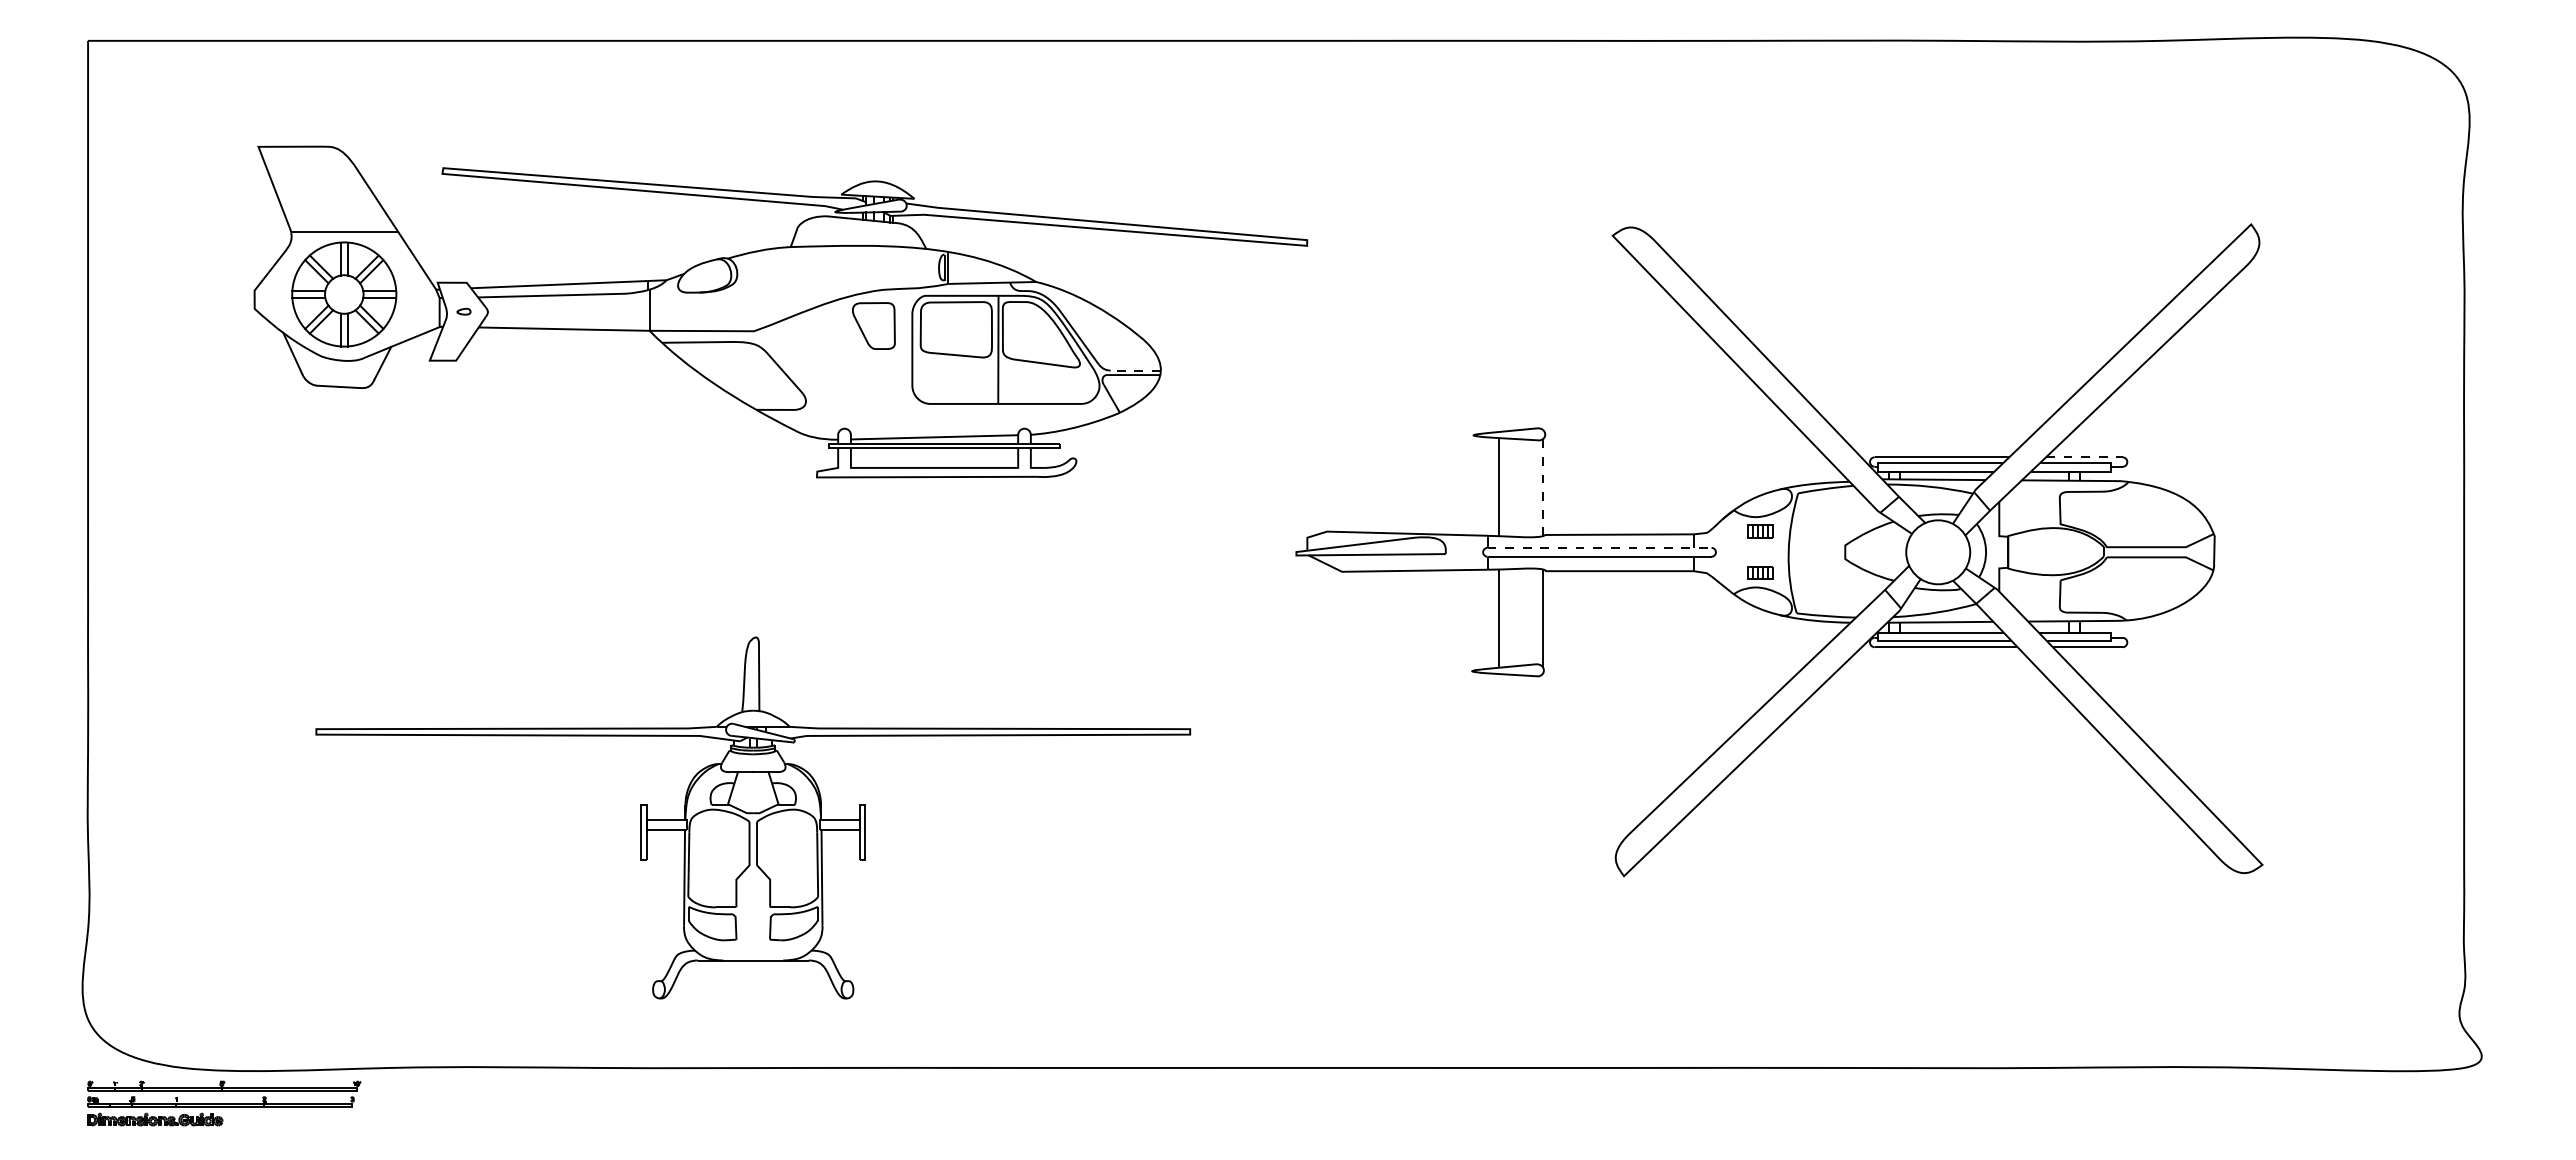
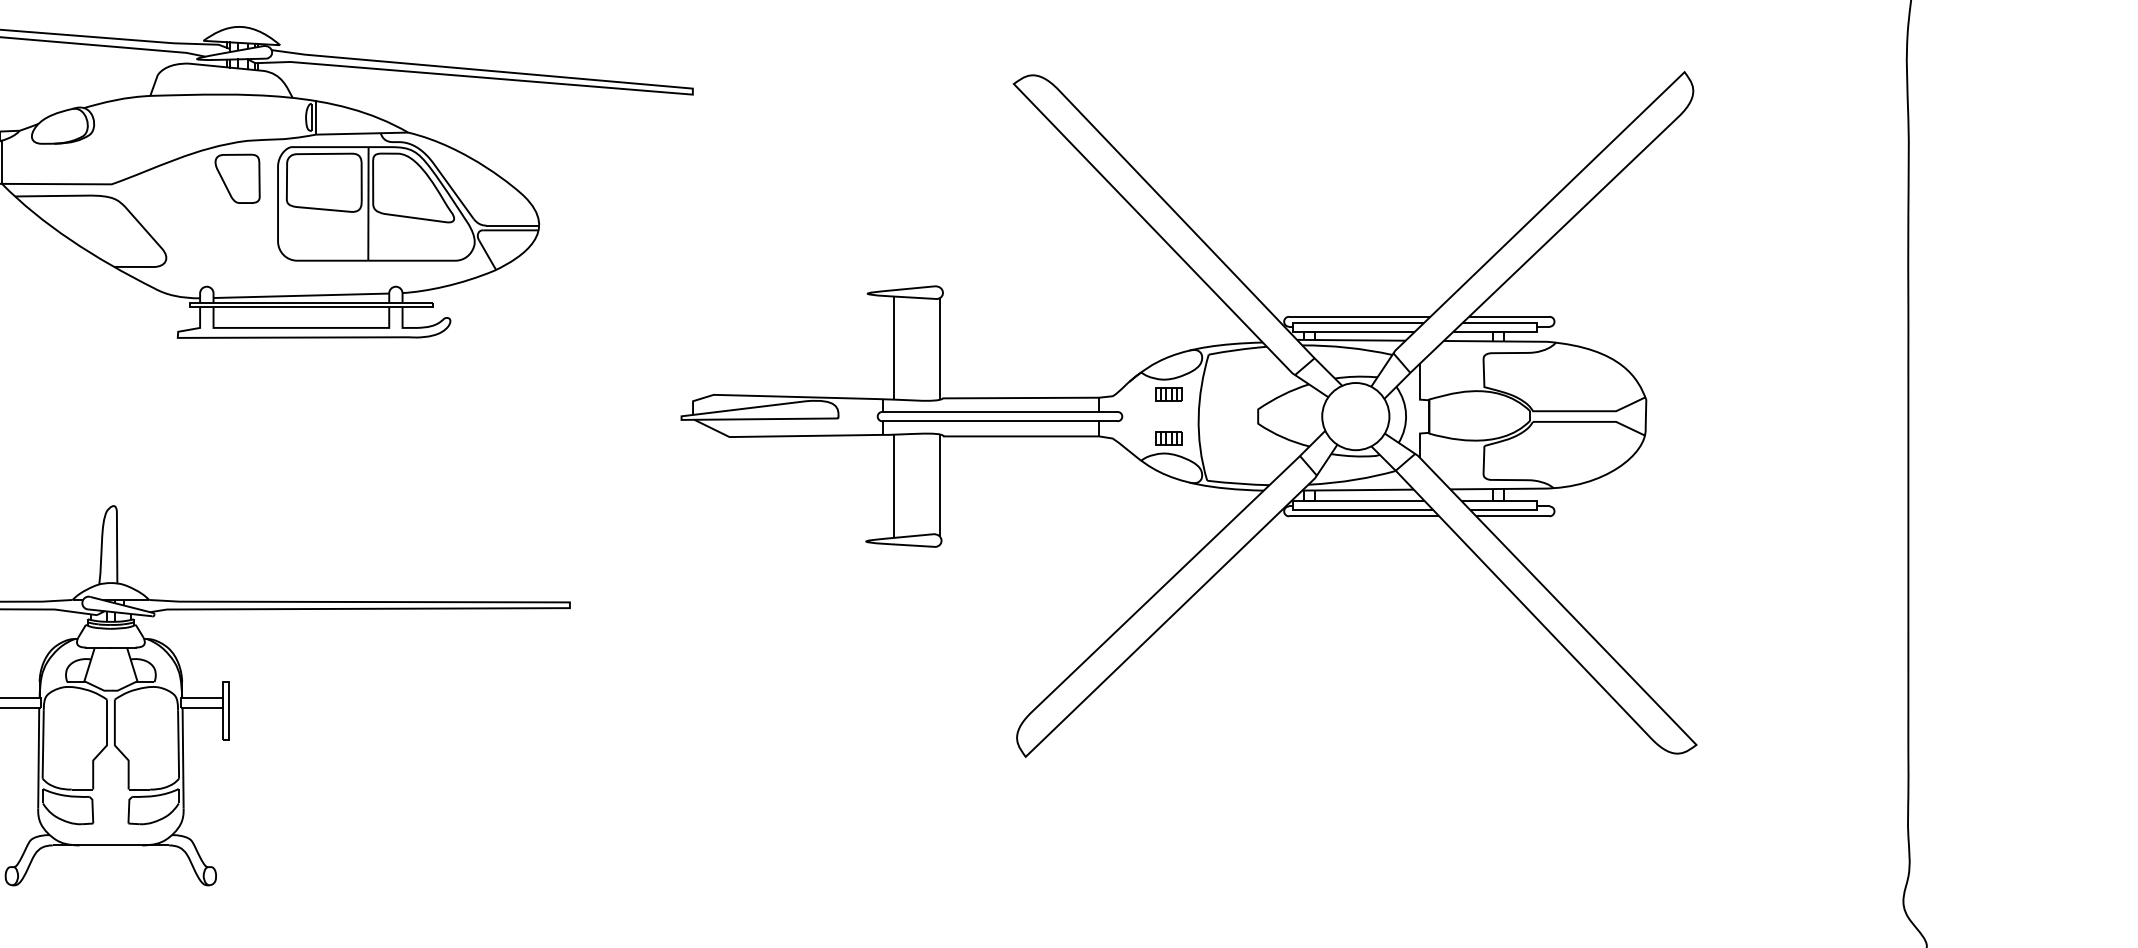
line: (1135, 370) -> (512, 225), dashed -> solid
line: (2084, 457) -> (1509, 316), dashed -> solid
line: (1542, 488) -> (940, 349), dashed -> solid
line: (1599, 547) -> (999, 411), dashed -> solid

